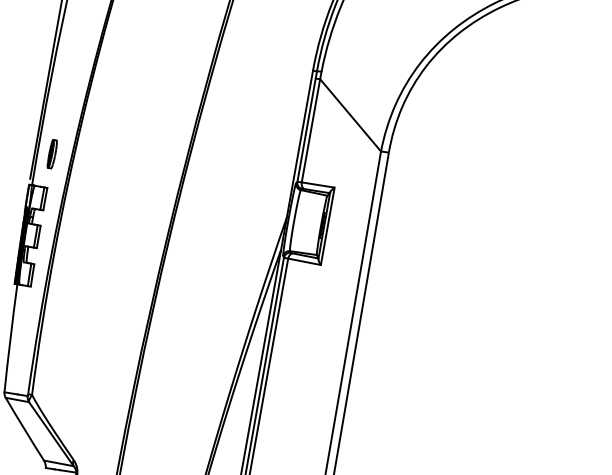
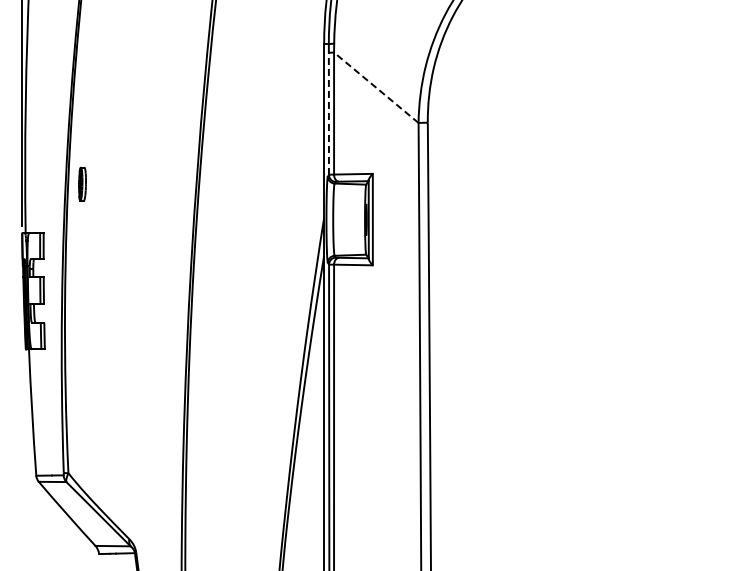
line: (349, 114) -> (375, 87), solid -> dashed
line: (306, 129) -> (328, 113), solid -> dashed
part: (52, 153) -> (82, 183), moved

